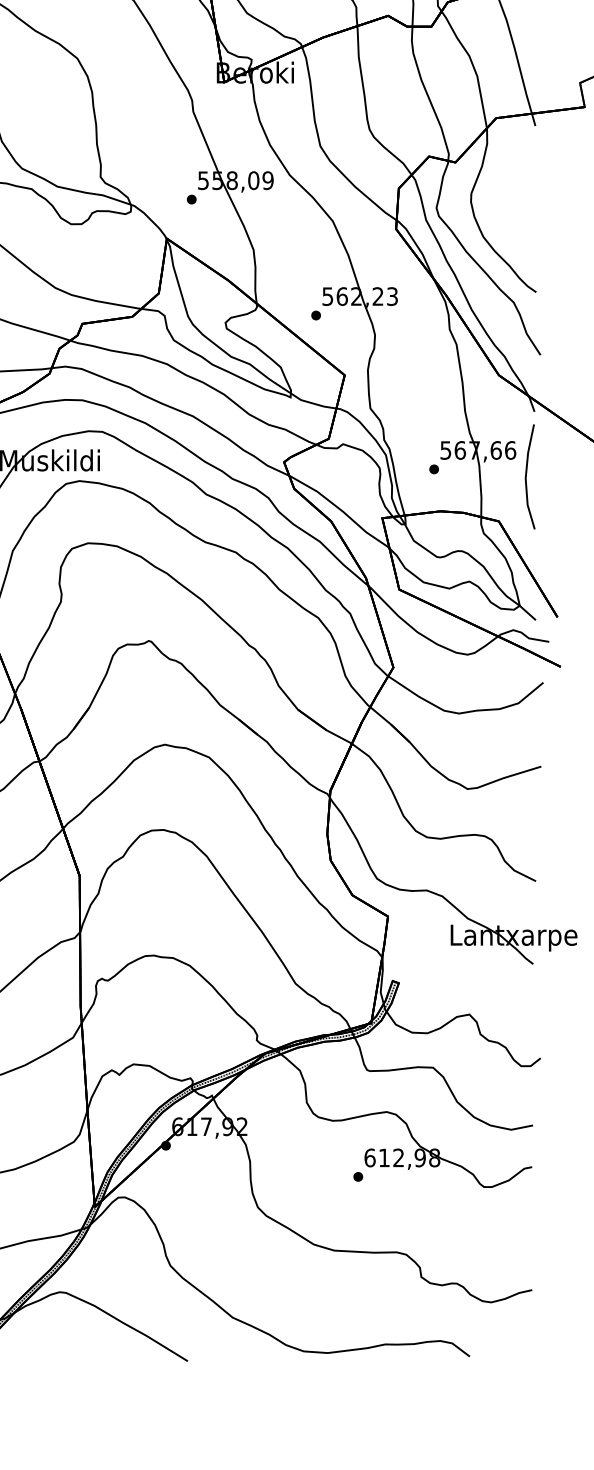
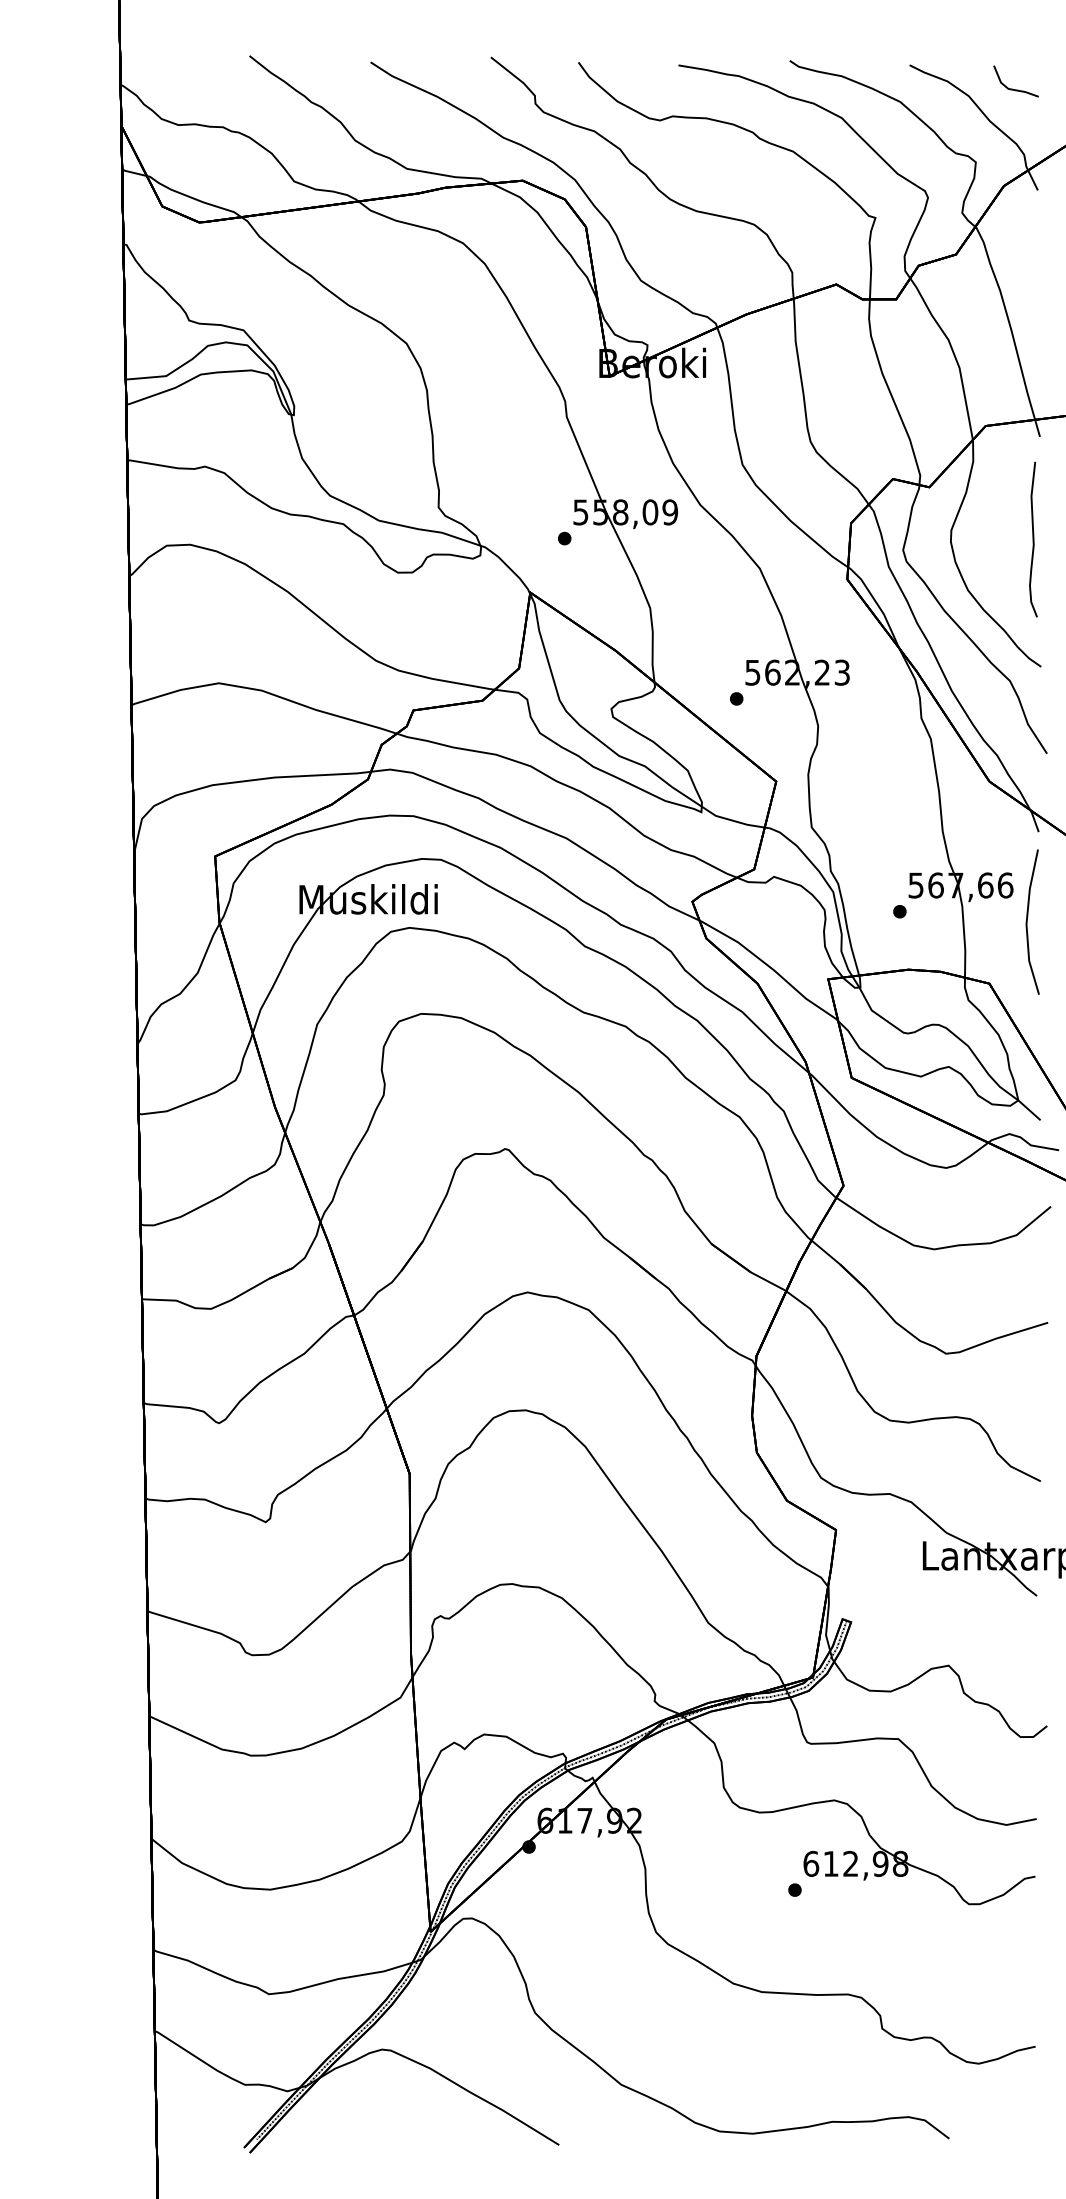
curve: (530, 200) -> (1033, 539), added

